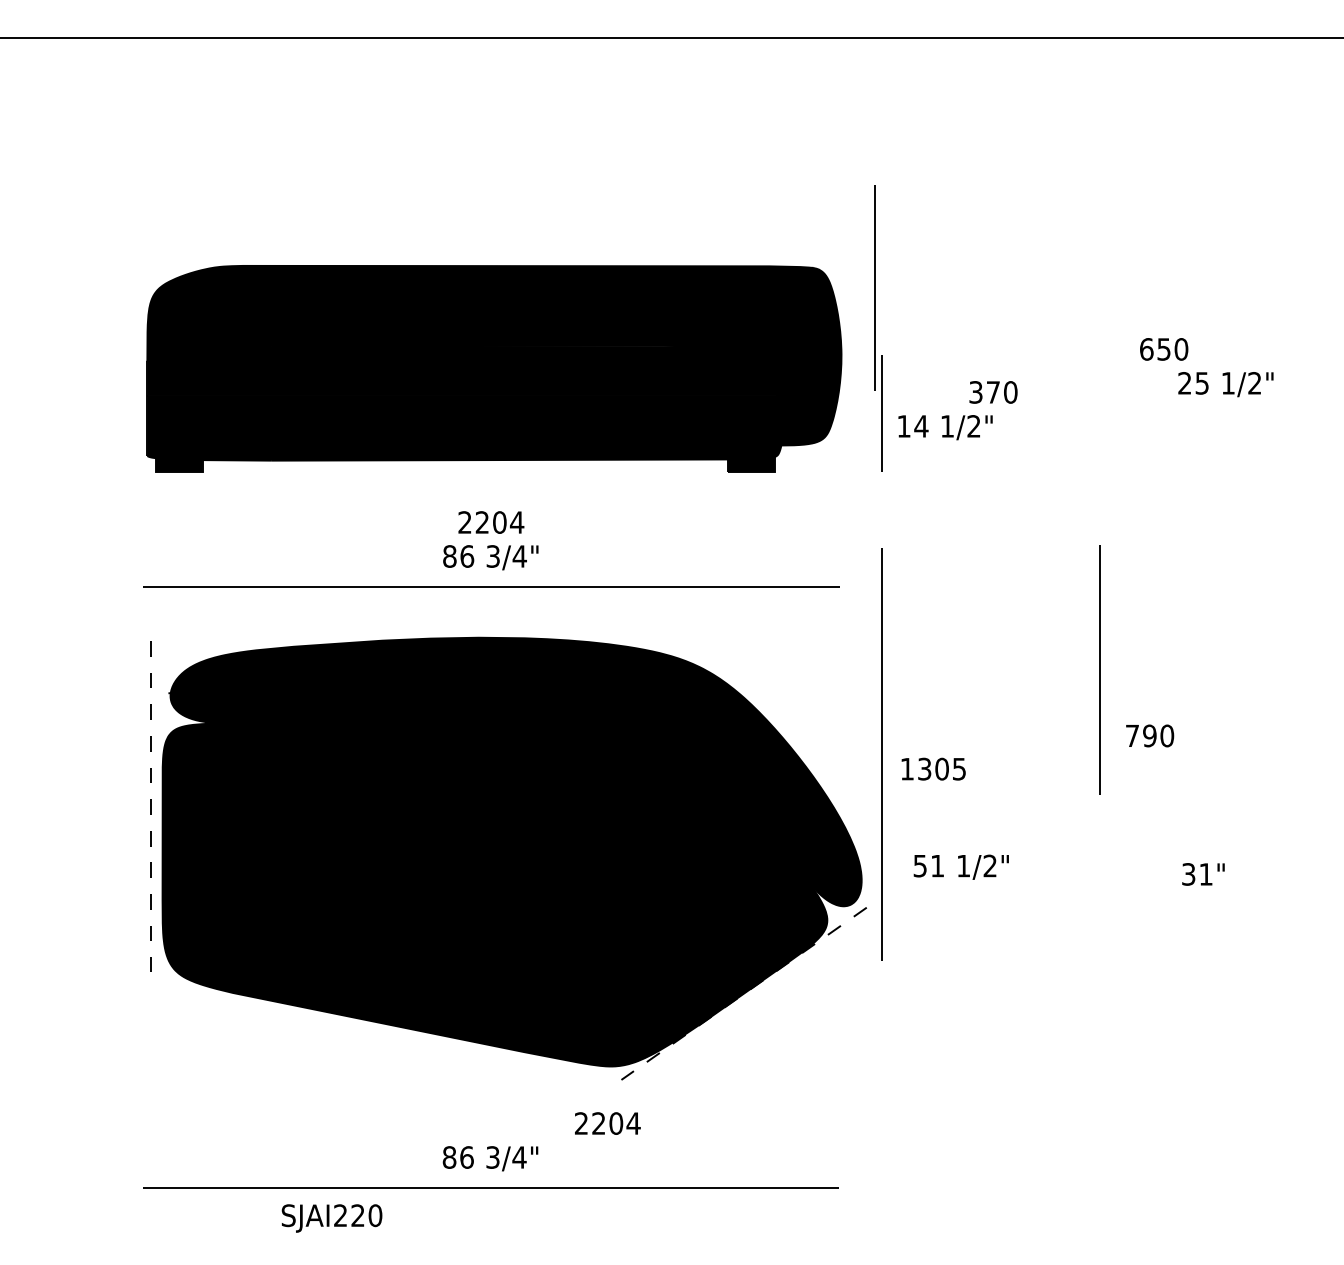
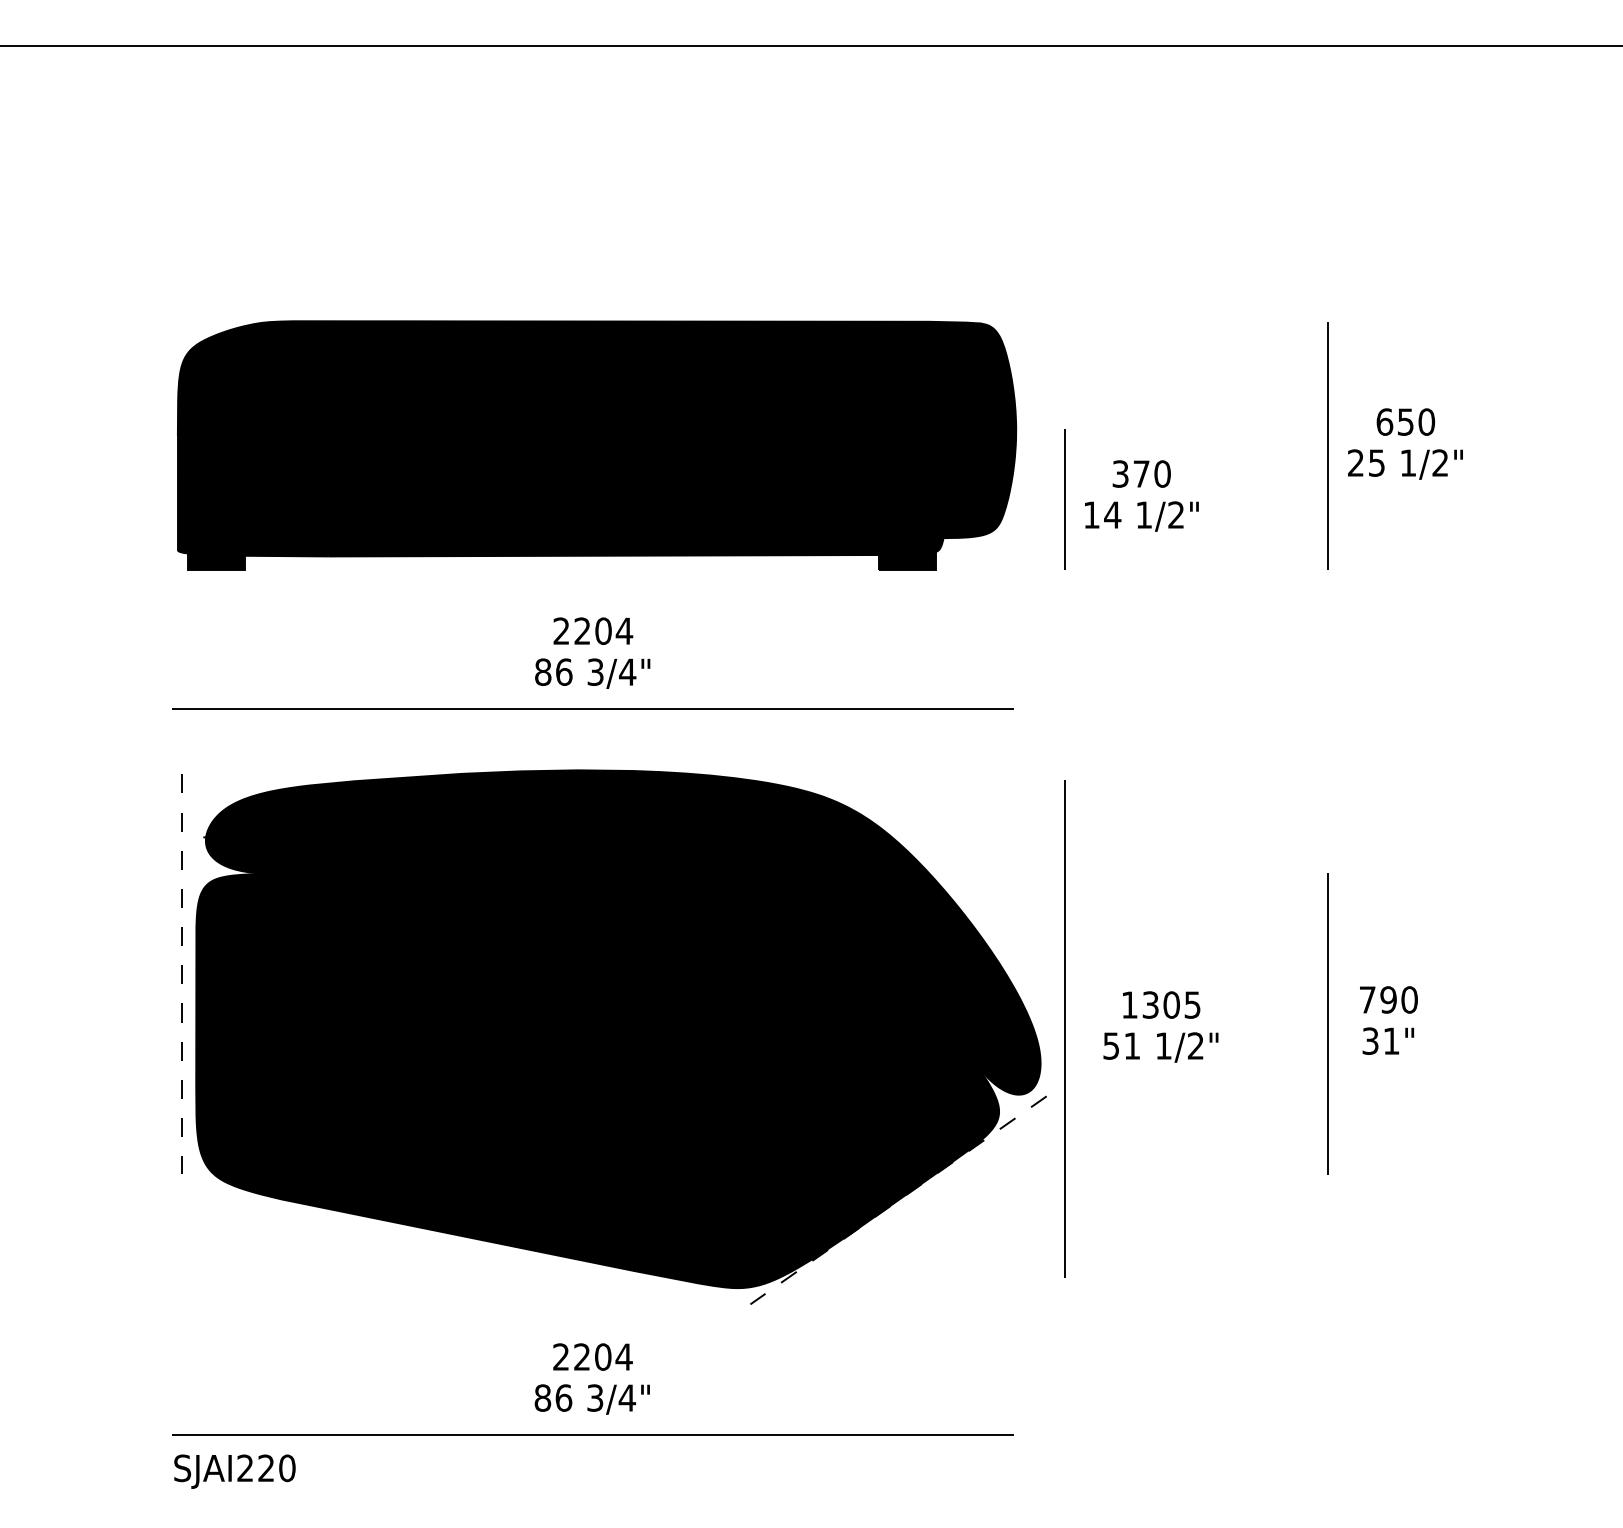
line: (874, 287) -> (1327, 445), moved
text: (1225, 384) -> (1405, 464), moved
text: (993, 391) -> (1141, 473), moved
line: (1099, 669) -> (1327, 1023), moved
text: (1149, 735) -> (1388, 999), moved
line: (881, 753) -> (1064, 1028), moved
text: (933, 768) -> (1161, 1004), moved
text: (1203, 873) -> (1388, 1040), moved
text: (607, 1123) -> (592, 1356), moved
text: (331, 1218) -> (234, 1471), moved

